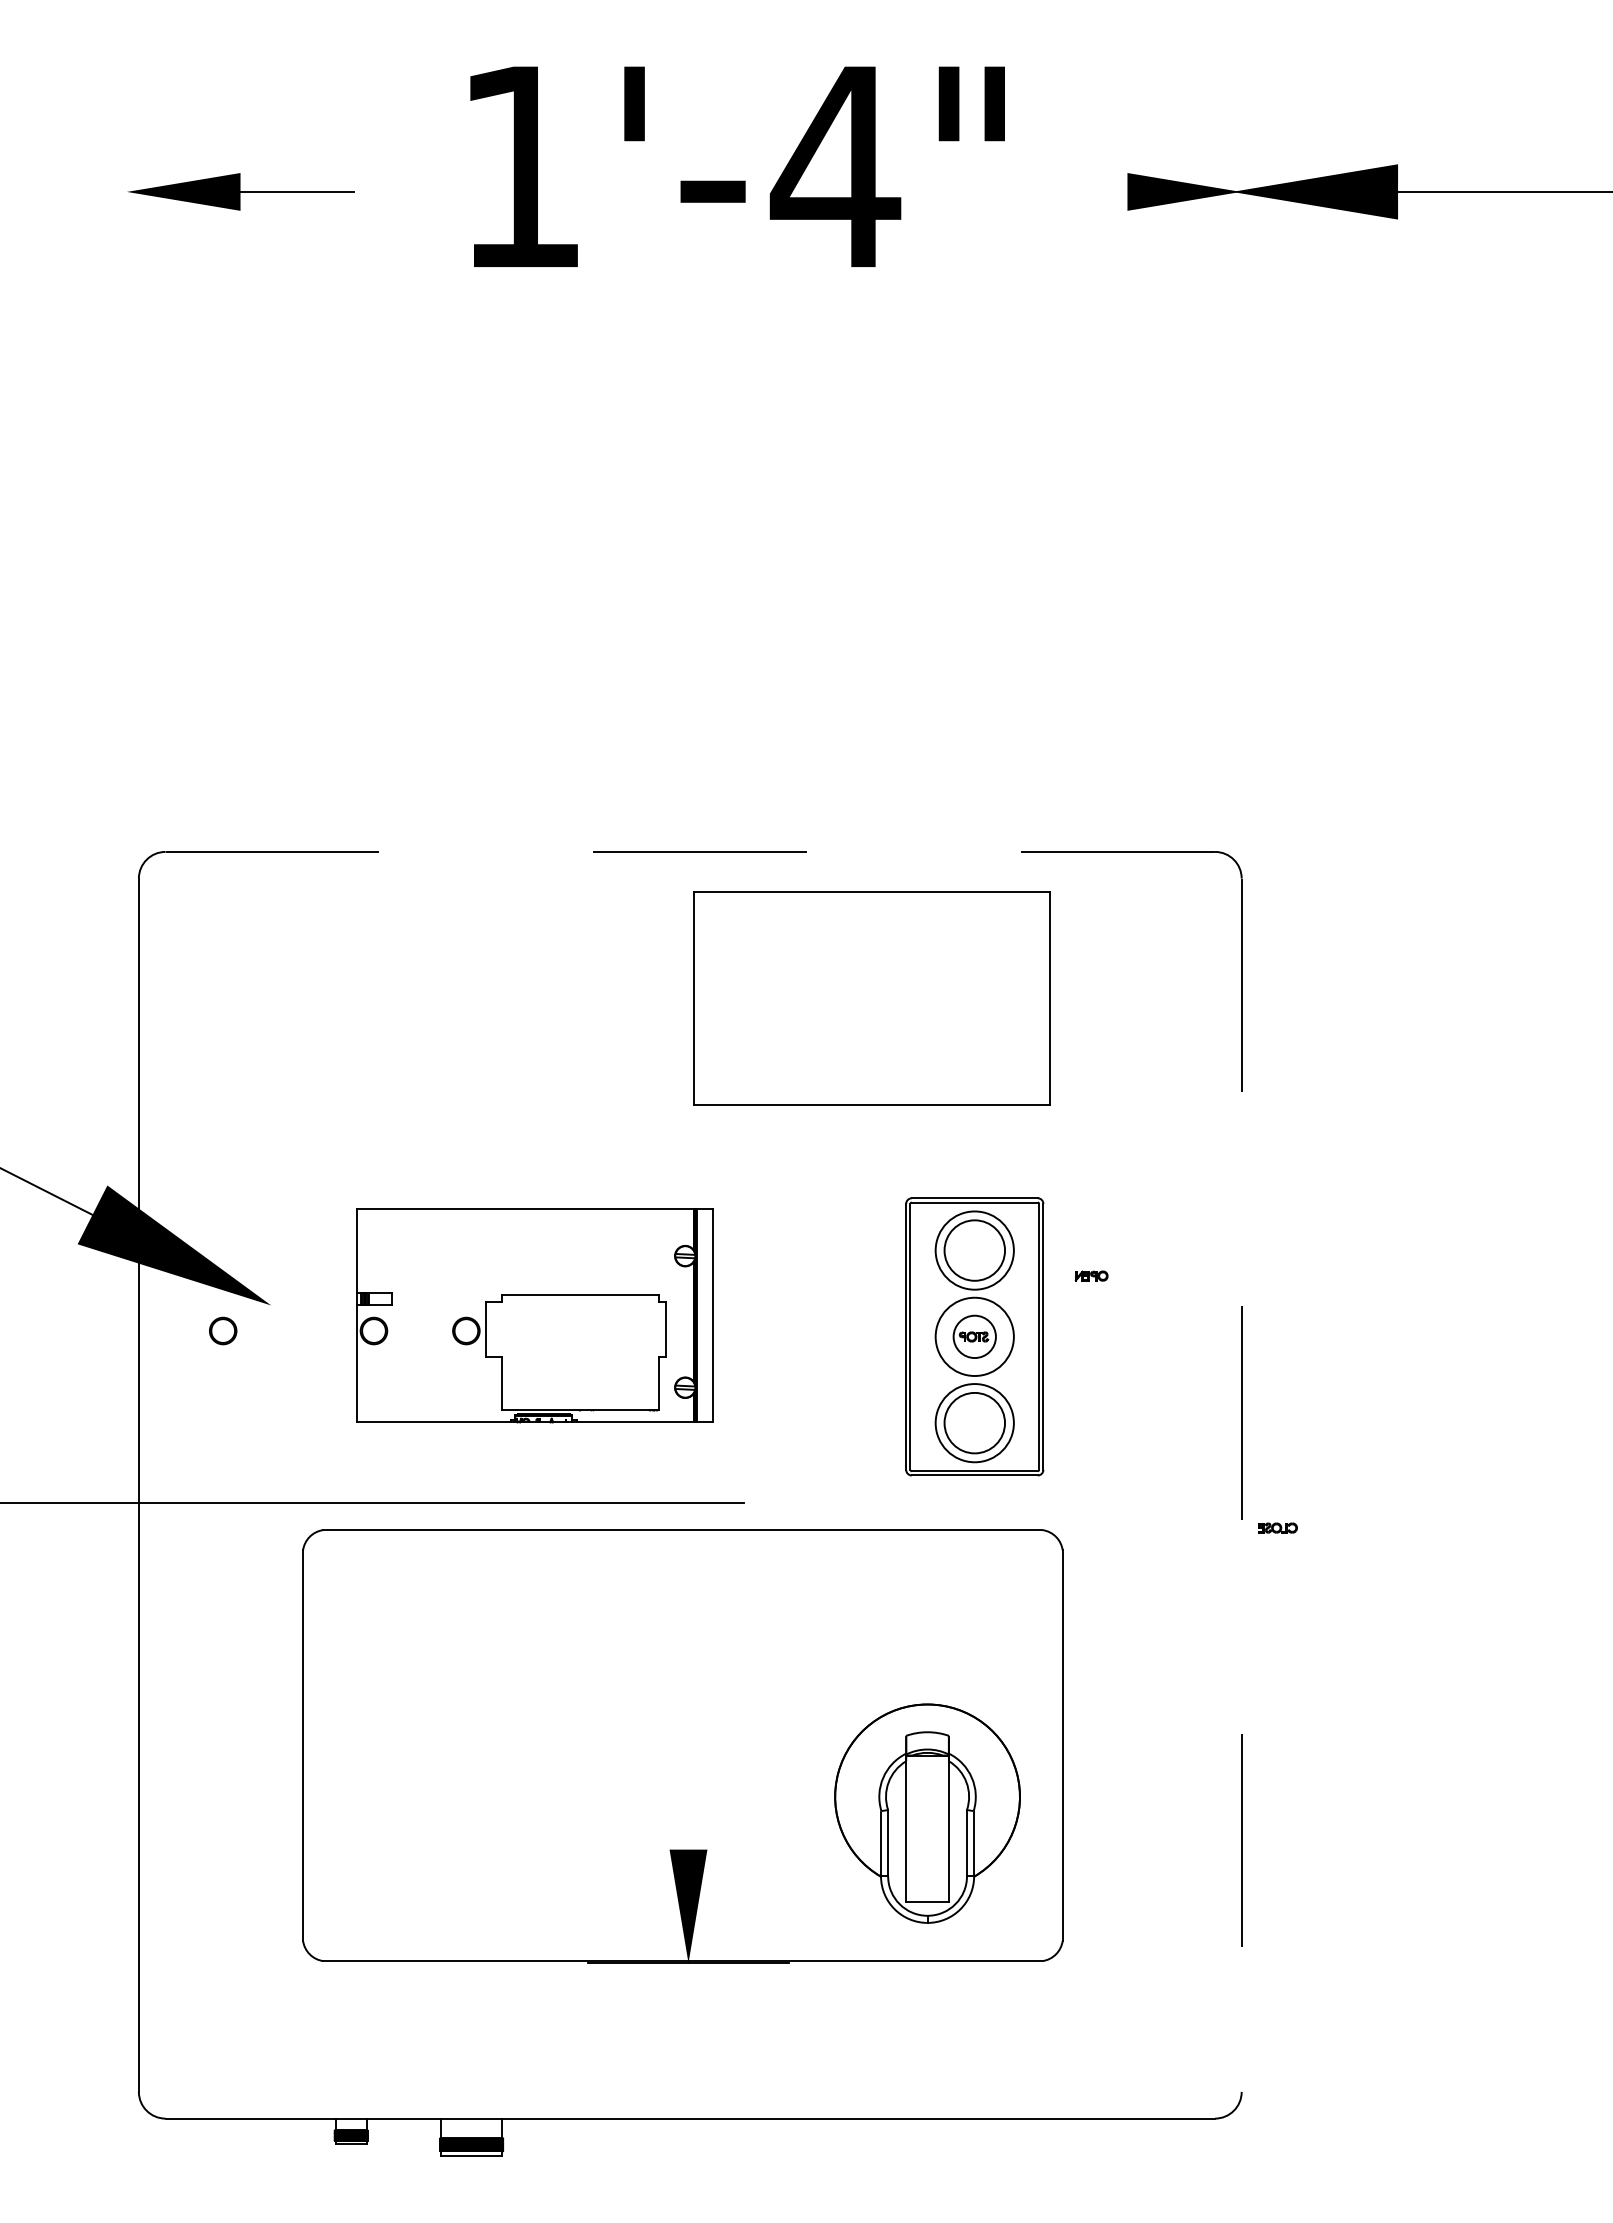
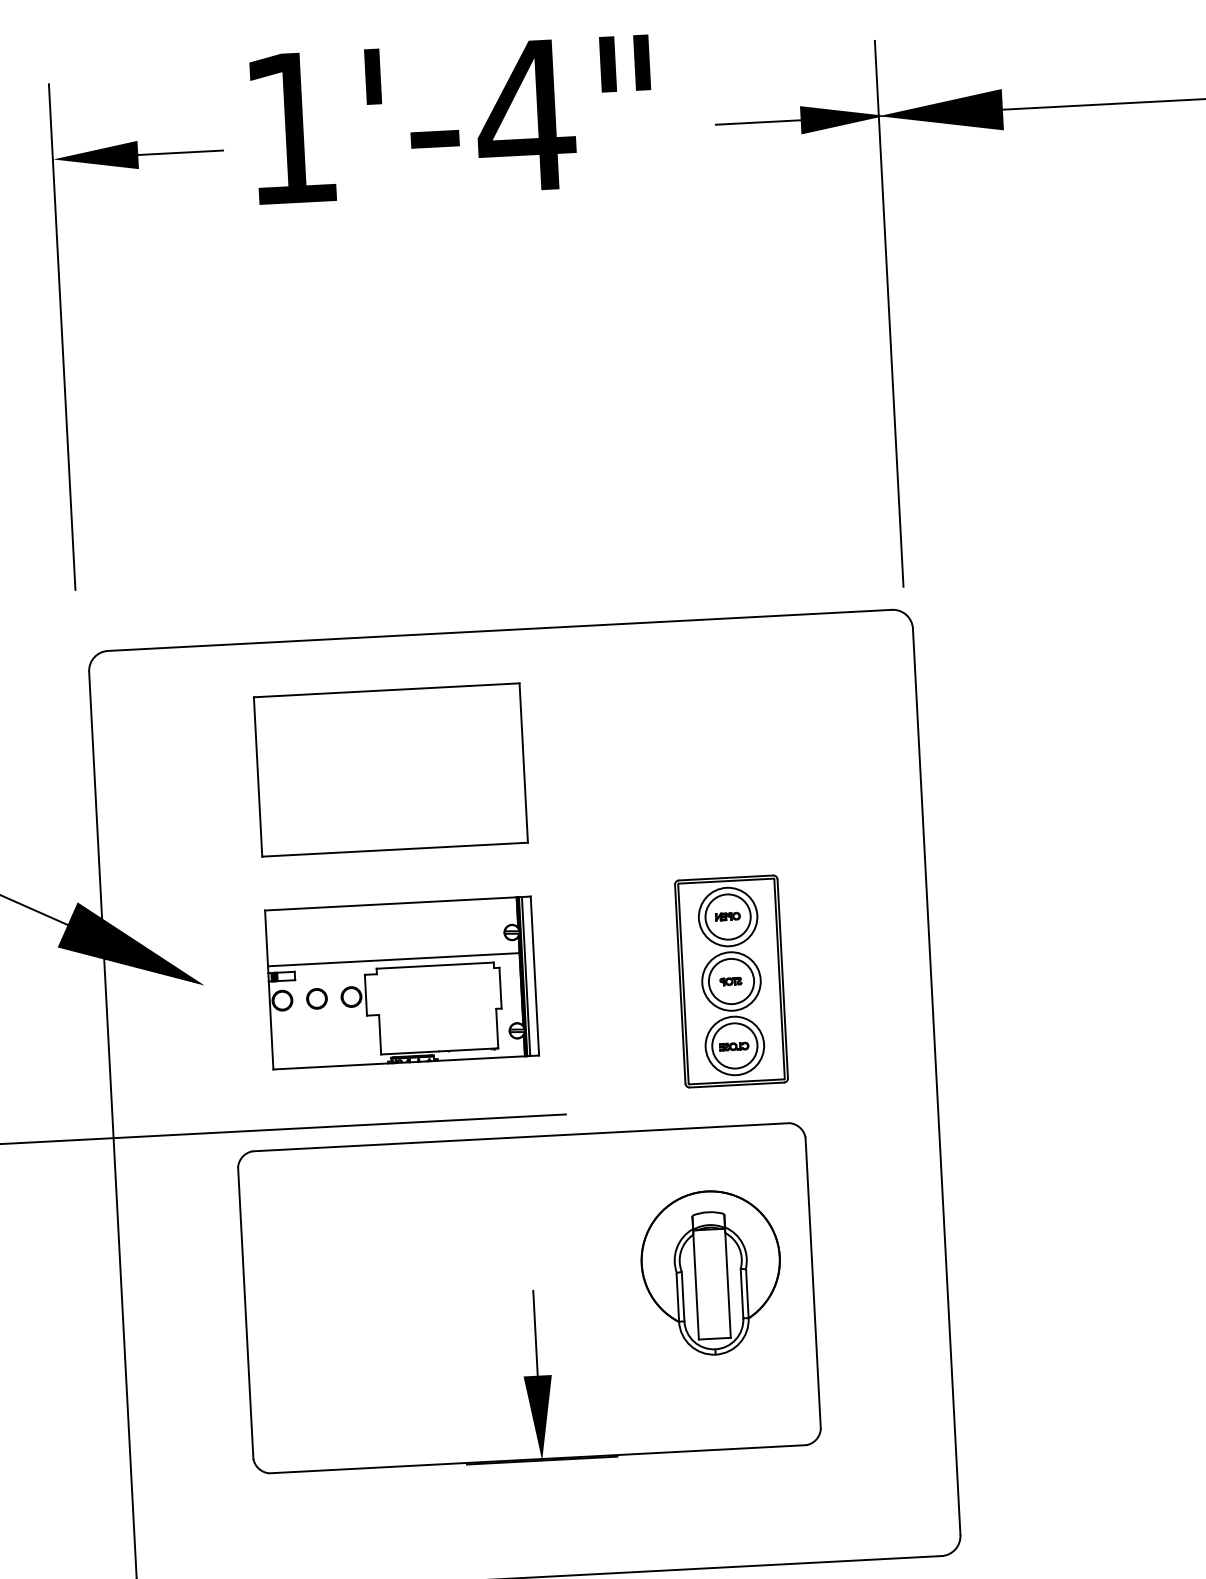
text: (737, 166) -> (452, 119), moved
line: (1070, 191) -> (758, 122), added
line: (126, 429) -> (62, 336), added
line: (1232, 456) -> (889, 313), added
line: (690, 851) -> (500, 630), dashed -> solid
part: (871, 998) -> (390, 769), moved
part: (1091, 1275) -> (727, 916), moved
line: (525, 1284) -> (393, 959), added
line: (700, 1315) -> (525, 976), added
part: (223, 1330) -> (317, 998), moved
circle: (974, 1336) -> (731, 981), size x1.43
line: (1241, 1485) -> (936, 1082), dashed -> solid
part: (1277, 1527) -> (733, 1046), moved
line: (688, 1792) -> (535, 1333), added
part: (927, 1813) -> (711, 1272), moved

